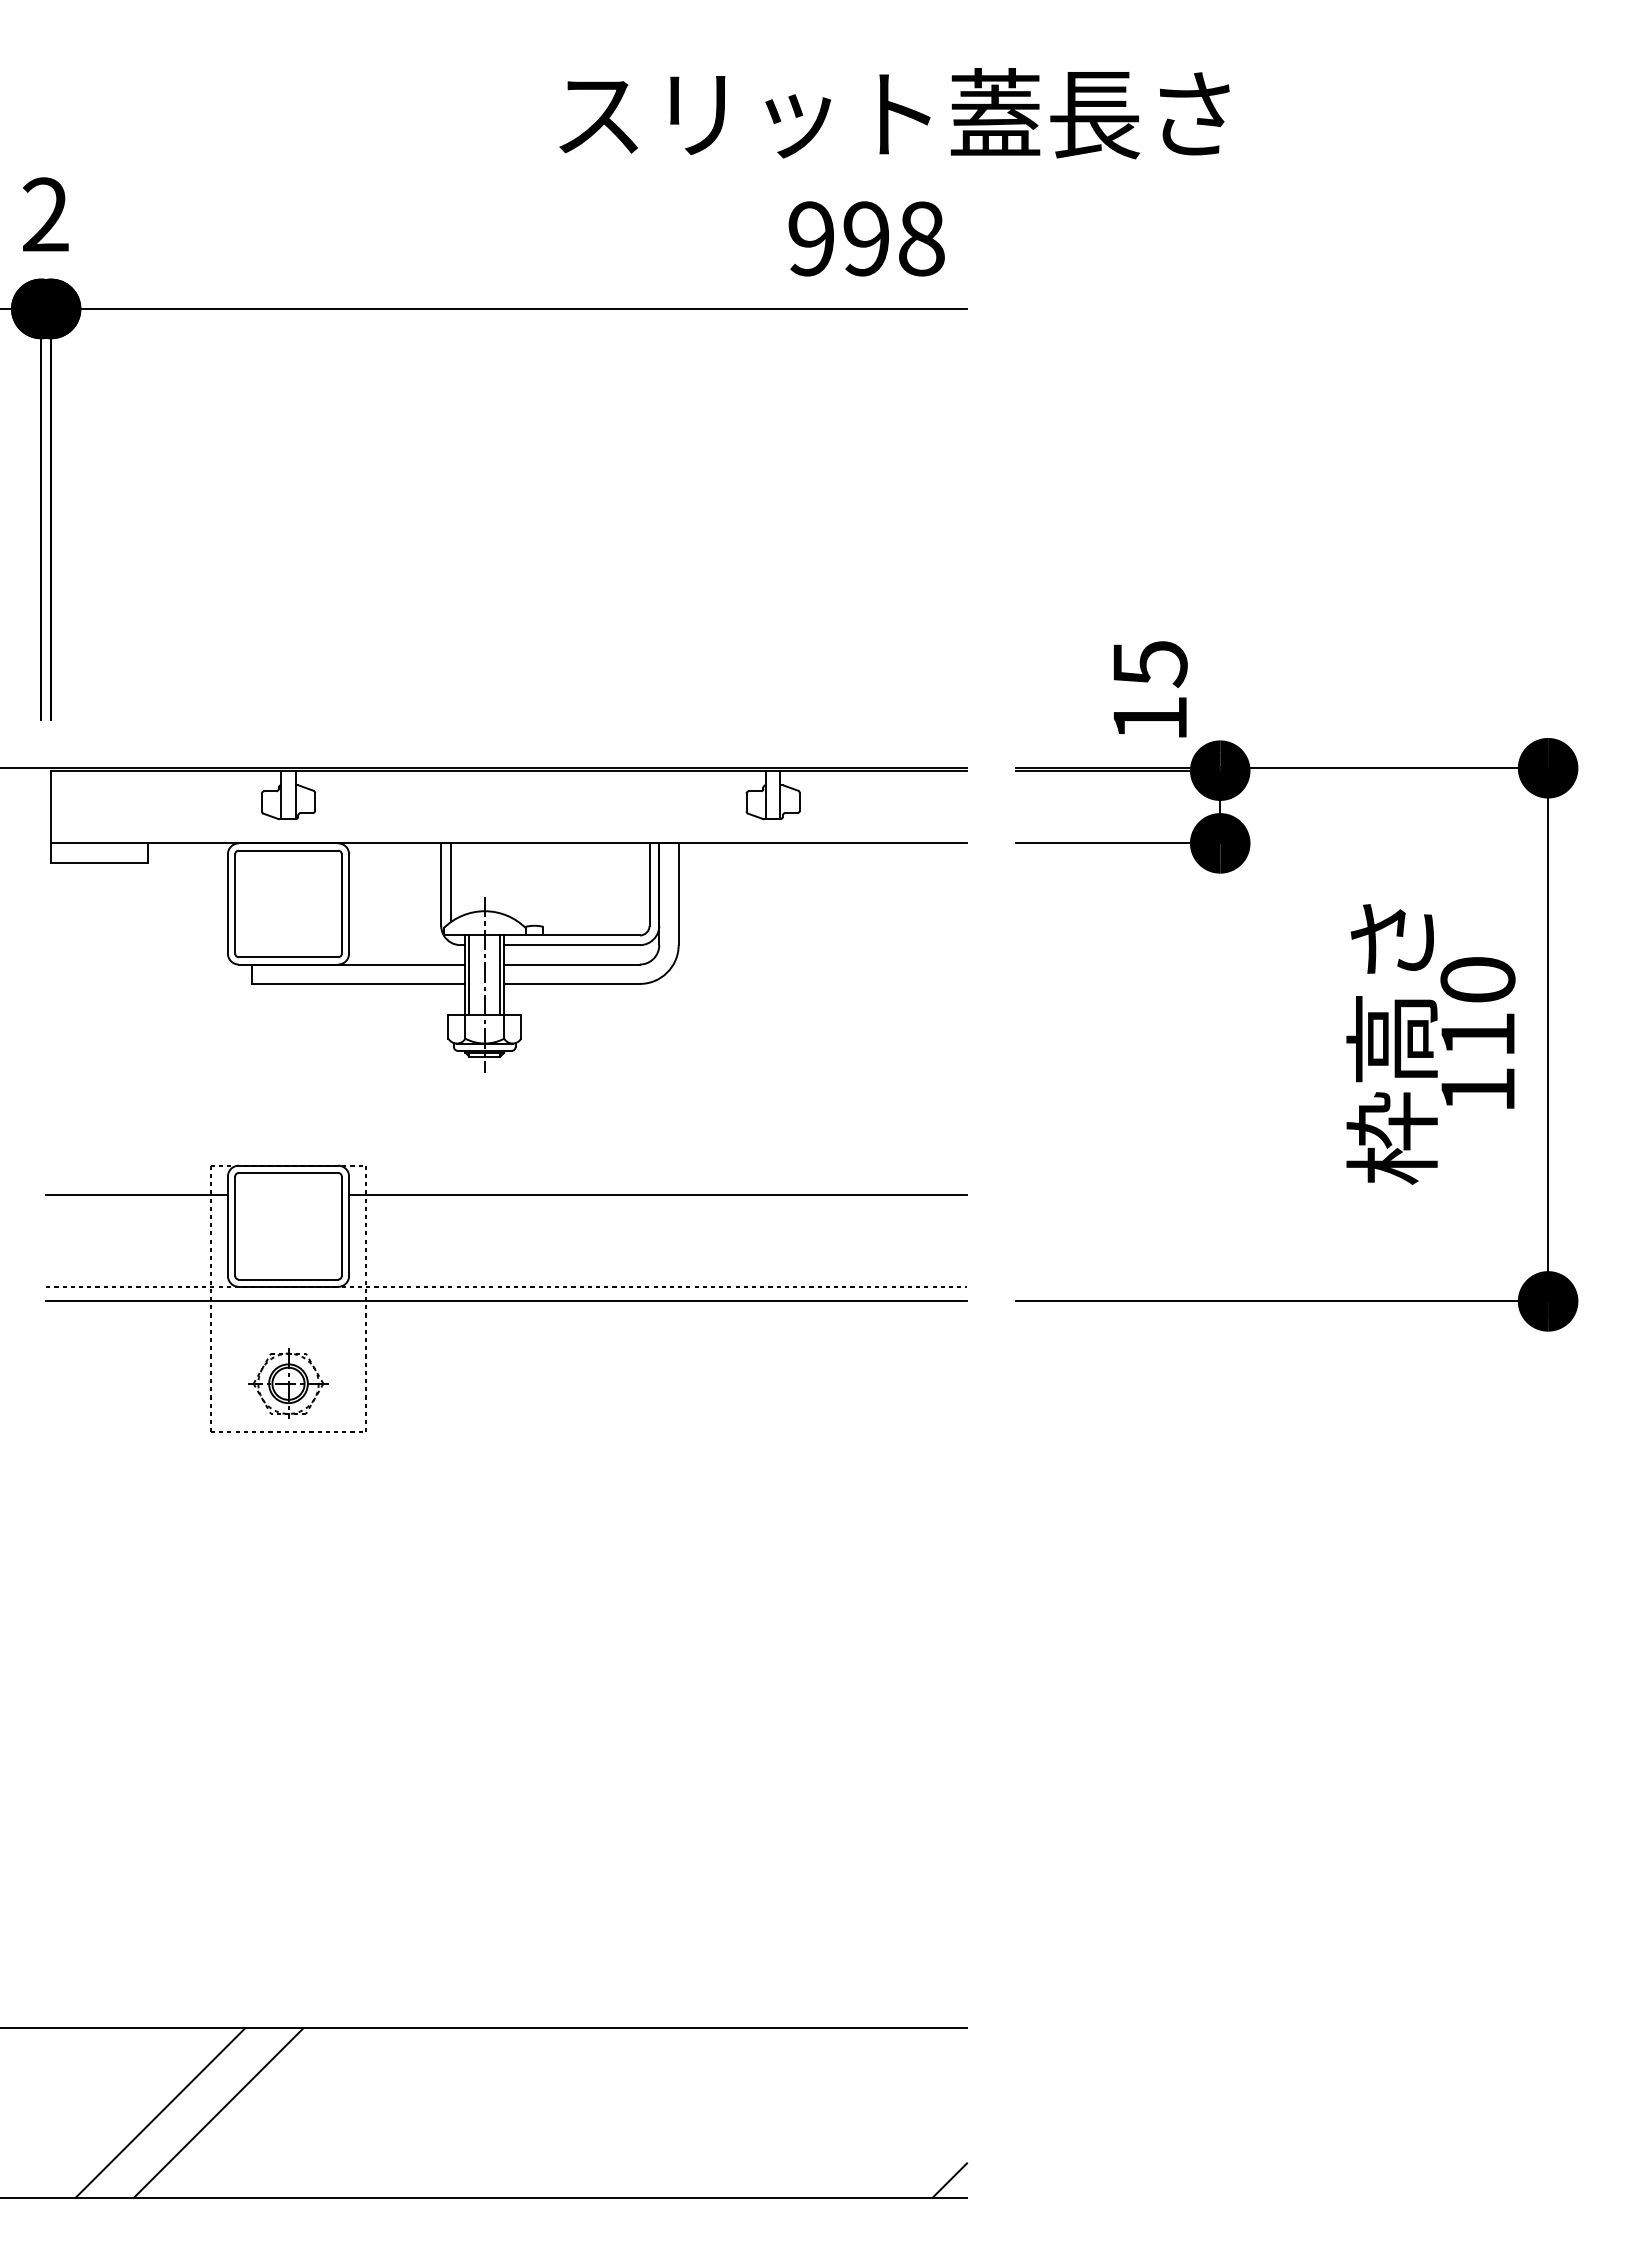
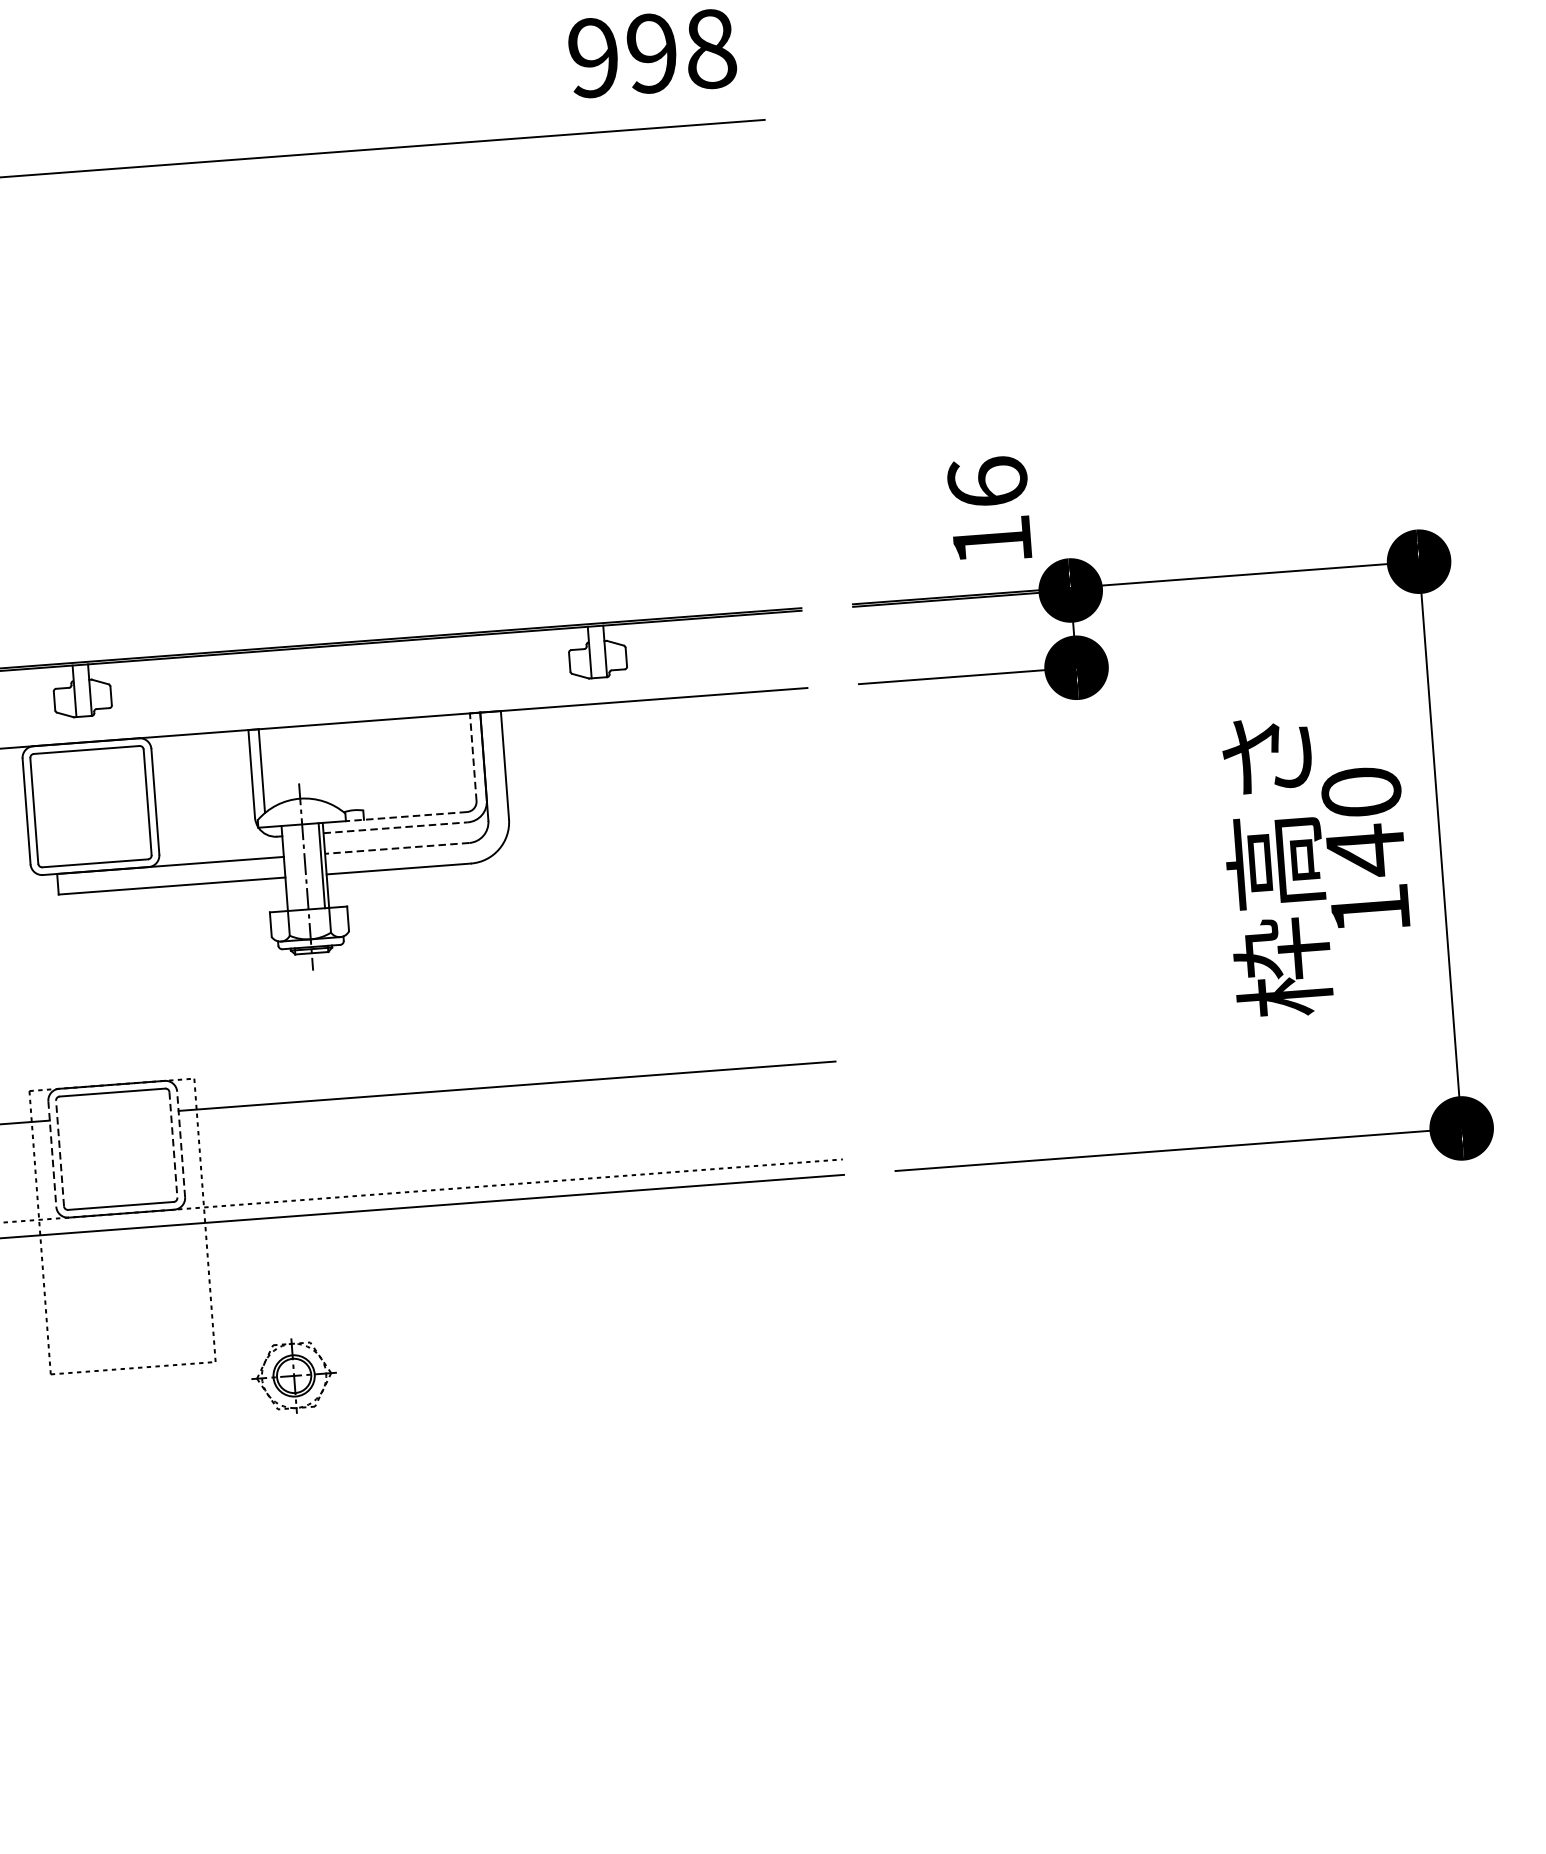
text: (1149, 664) -> (987, 483), 15 -> 16
line: (649, 884) -> (473, 757), solid -> dashed
line: (583, 935) -> (407, 816), solid -> dashed
line: (572, 945) -> (396, 828), solid -> dashed
line: (572, 964) -> (397, 848), solid -> dashed
line: (469, 975) -> (289, 868), removed
text: (1477, 1035) -> (1365, 851), 110 -> 140
line: (227, 1226) -> (51, 1154), solid -> dashed
line: (235, 1226) -> (60, 1153), solid -> dashed
line: (341, 1226) -> (173, 1145), solid -> dashed
line: (349, 1226) -> (181, 1144), solid -> dashed
part: (288, 1383) -> (294, 1375), moved

